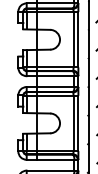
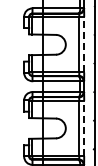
line: (78, 39) -> (84, 44), solid -> dashed
line: (78, 123) -> (84, 128), solid -> dashed

